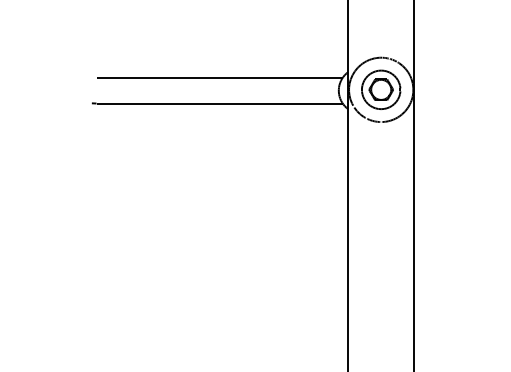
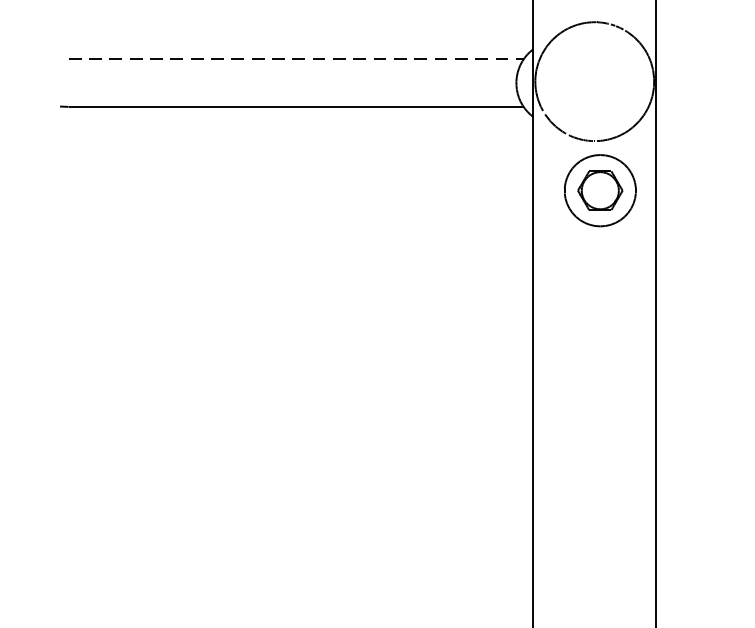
line: (220, 77) -> (297, 58), solid -> dashed
part: (381, 89) -> (600, 190), moved

